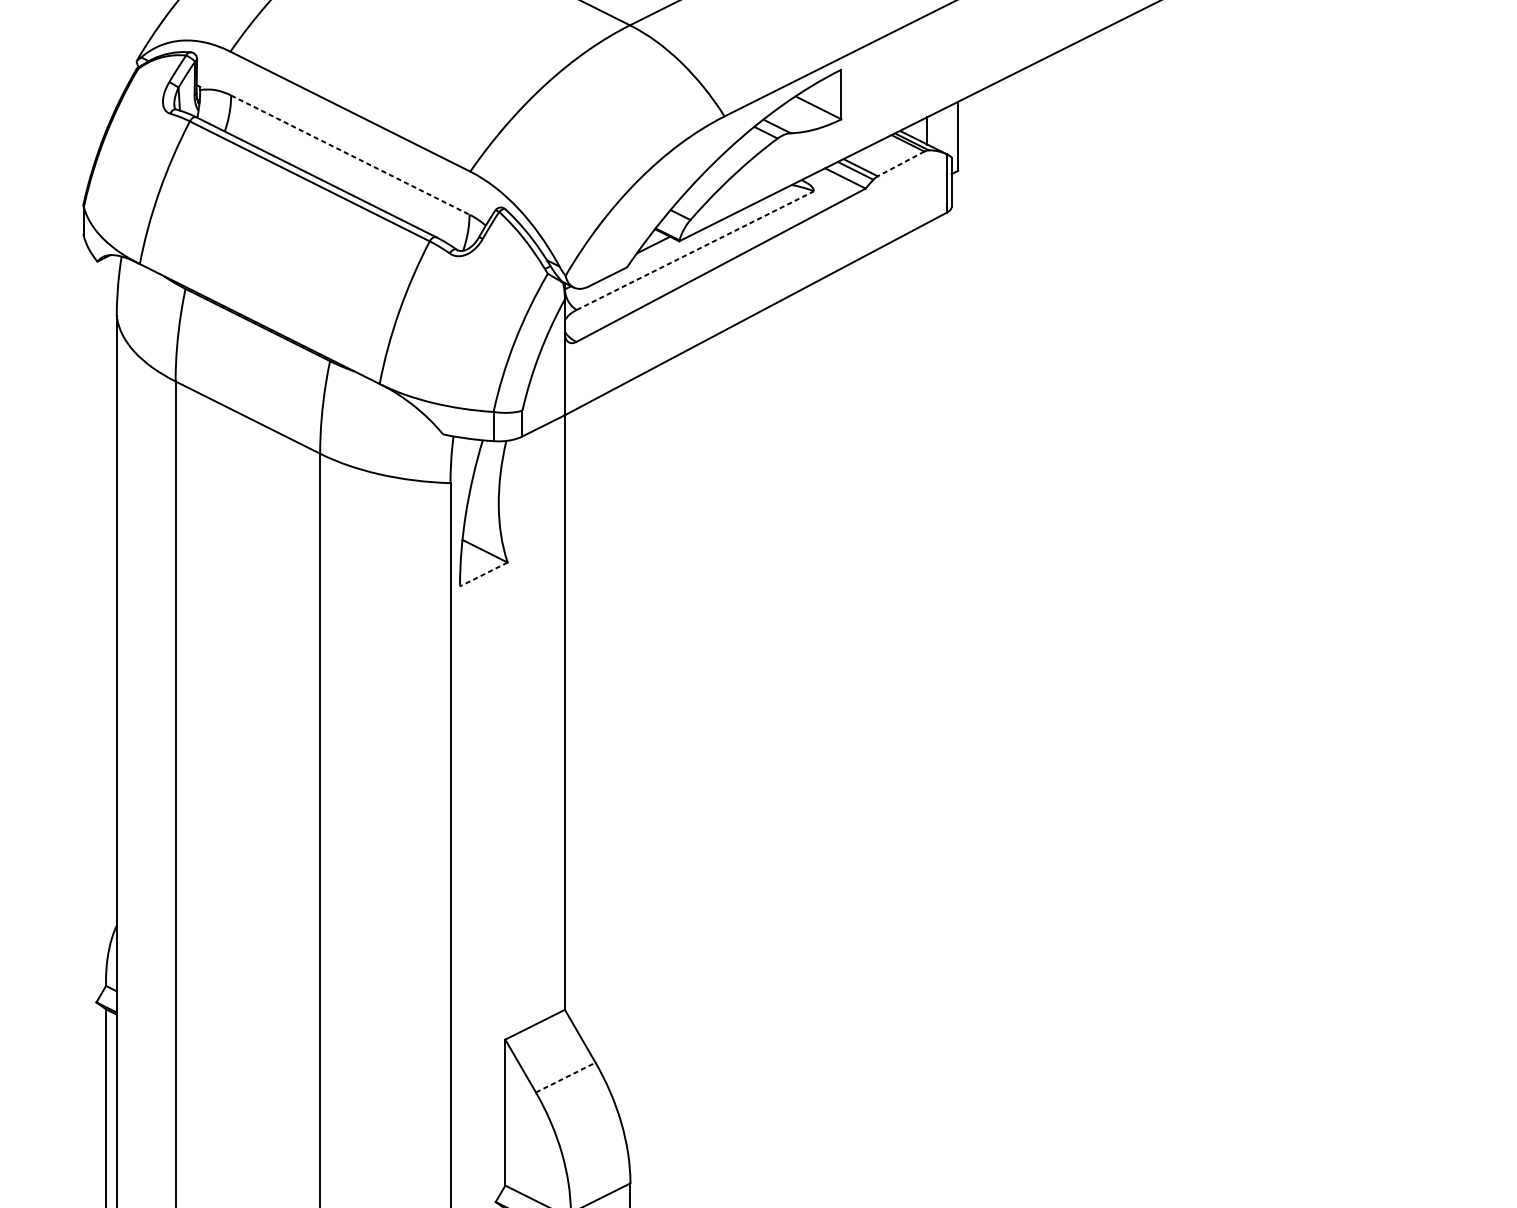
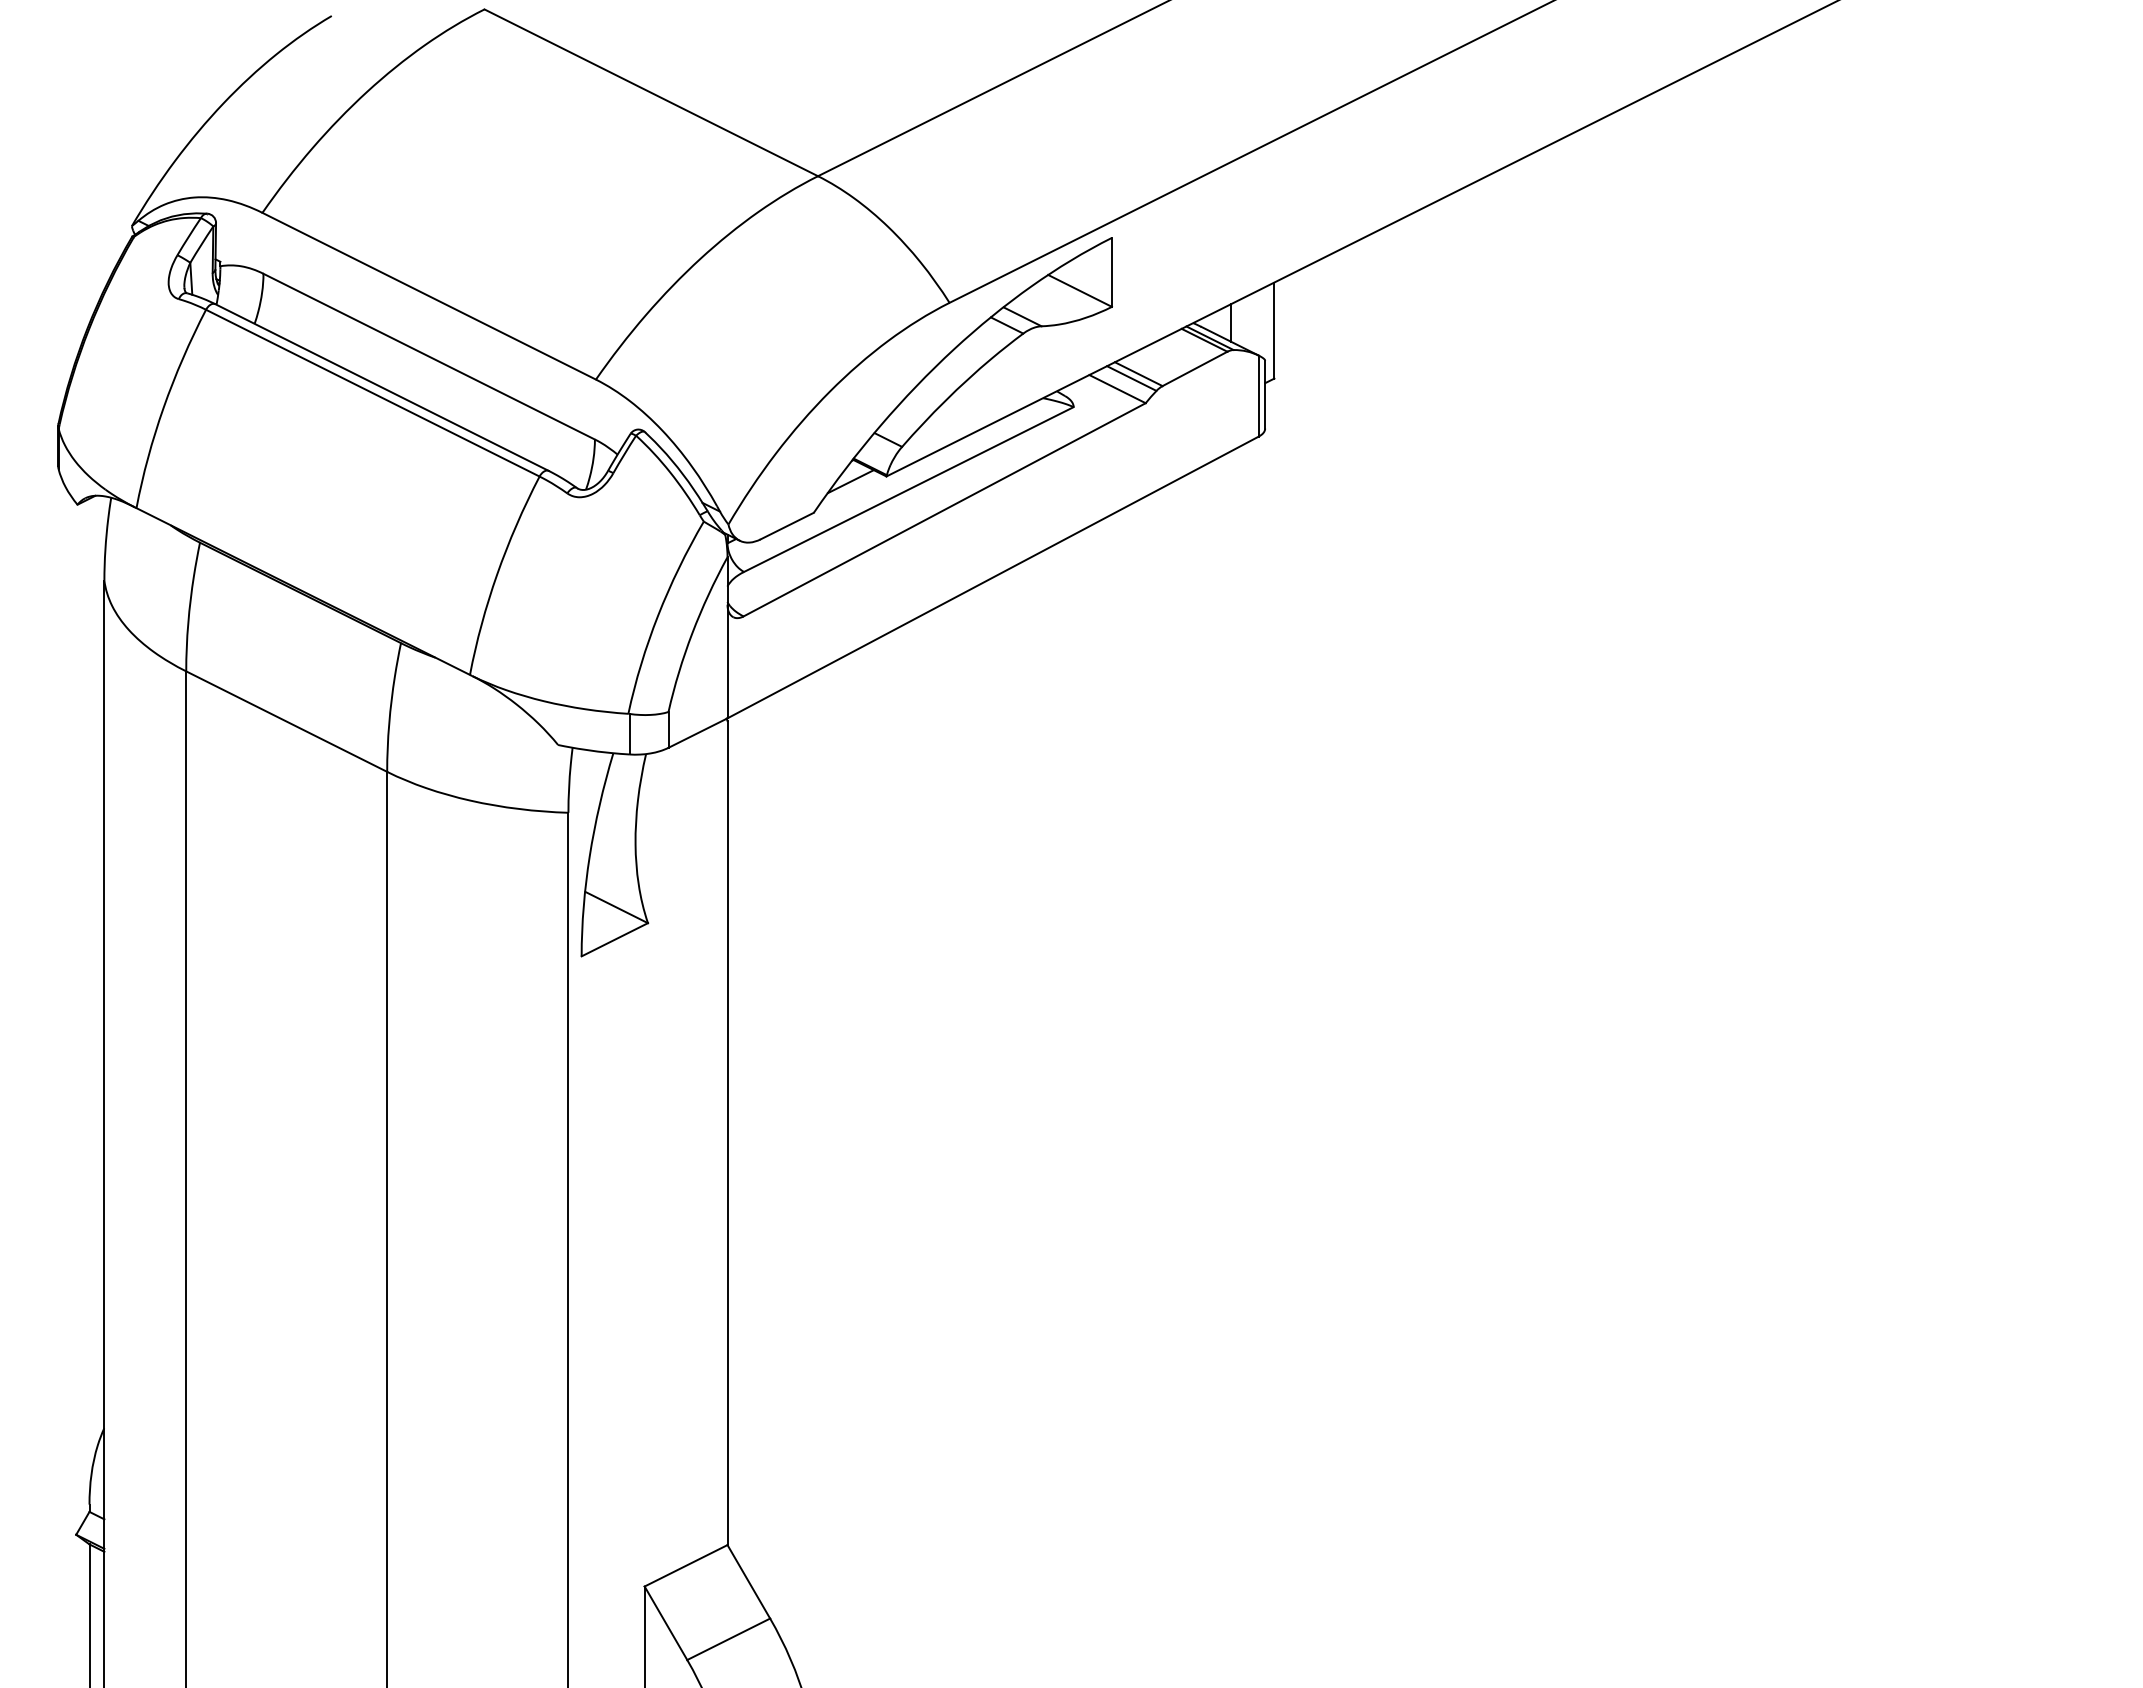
line: (350, 155) -> (429, 356), dashed -> solid
line: (901, 163) -> (1195, 368), dashed -> solid
line: (695, 250) -> (909, 489), dashed -> solid
line: (483, 574) -> (614, 939), dashed -> solid
line: (566, 1077) -> (729, 1639), dashed -> solid

